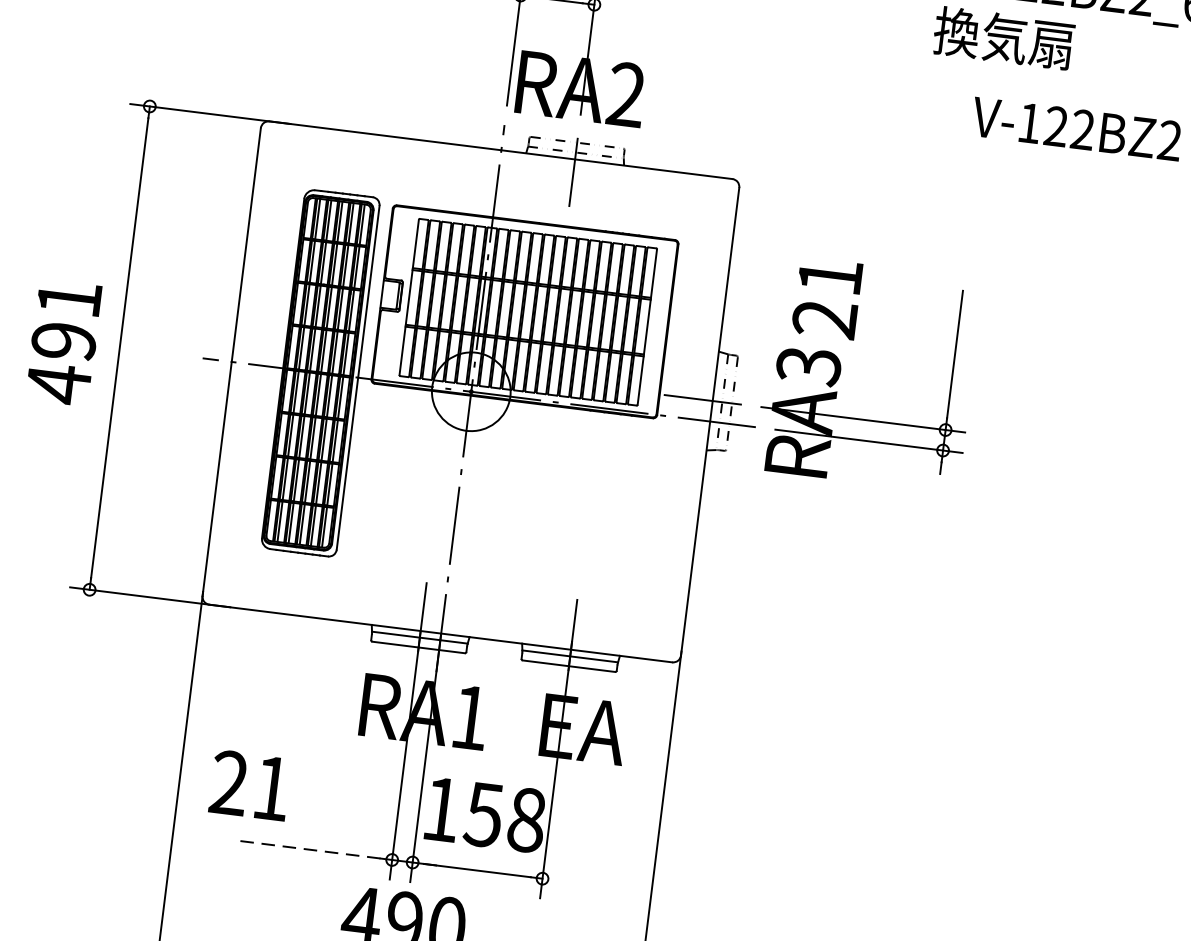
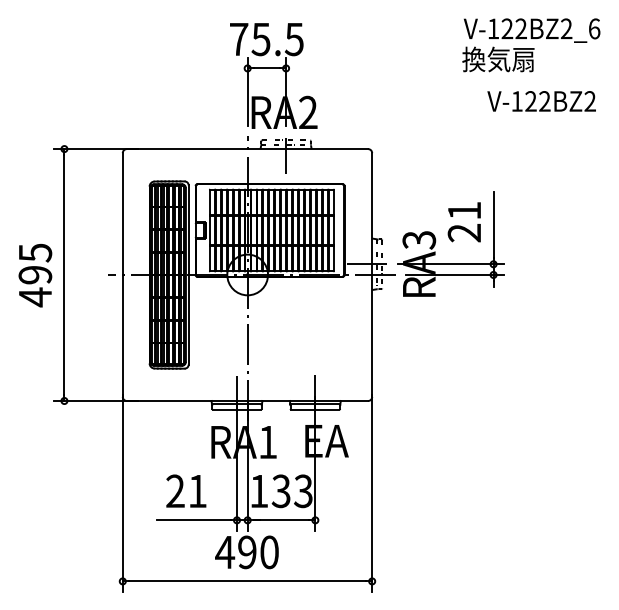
text: (69, 297) -> (35, 252), 491 -> 495
text: (825, 298) -> (463, 222), moved
text: (250, 784) -> (186, 490), moved
text: (505, 815) -> (292, 490), 158 -> 133
line: (308, 849) -> (193, 520), dashed -> solid

